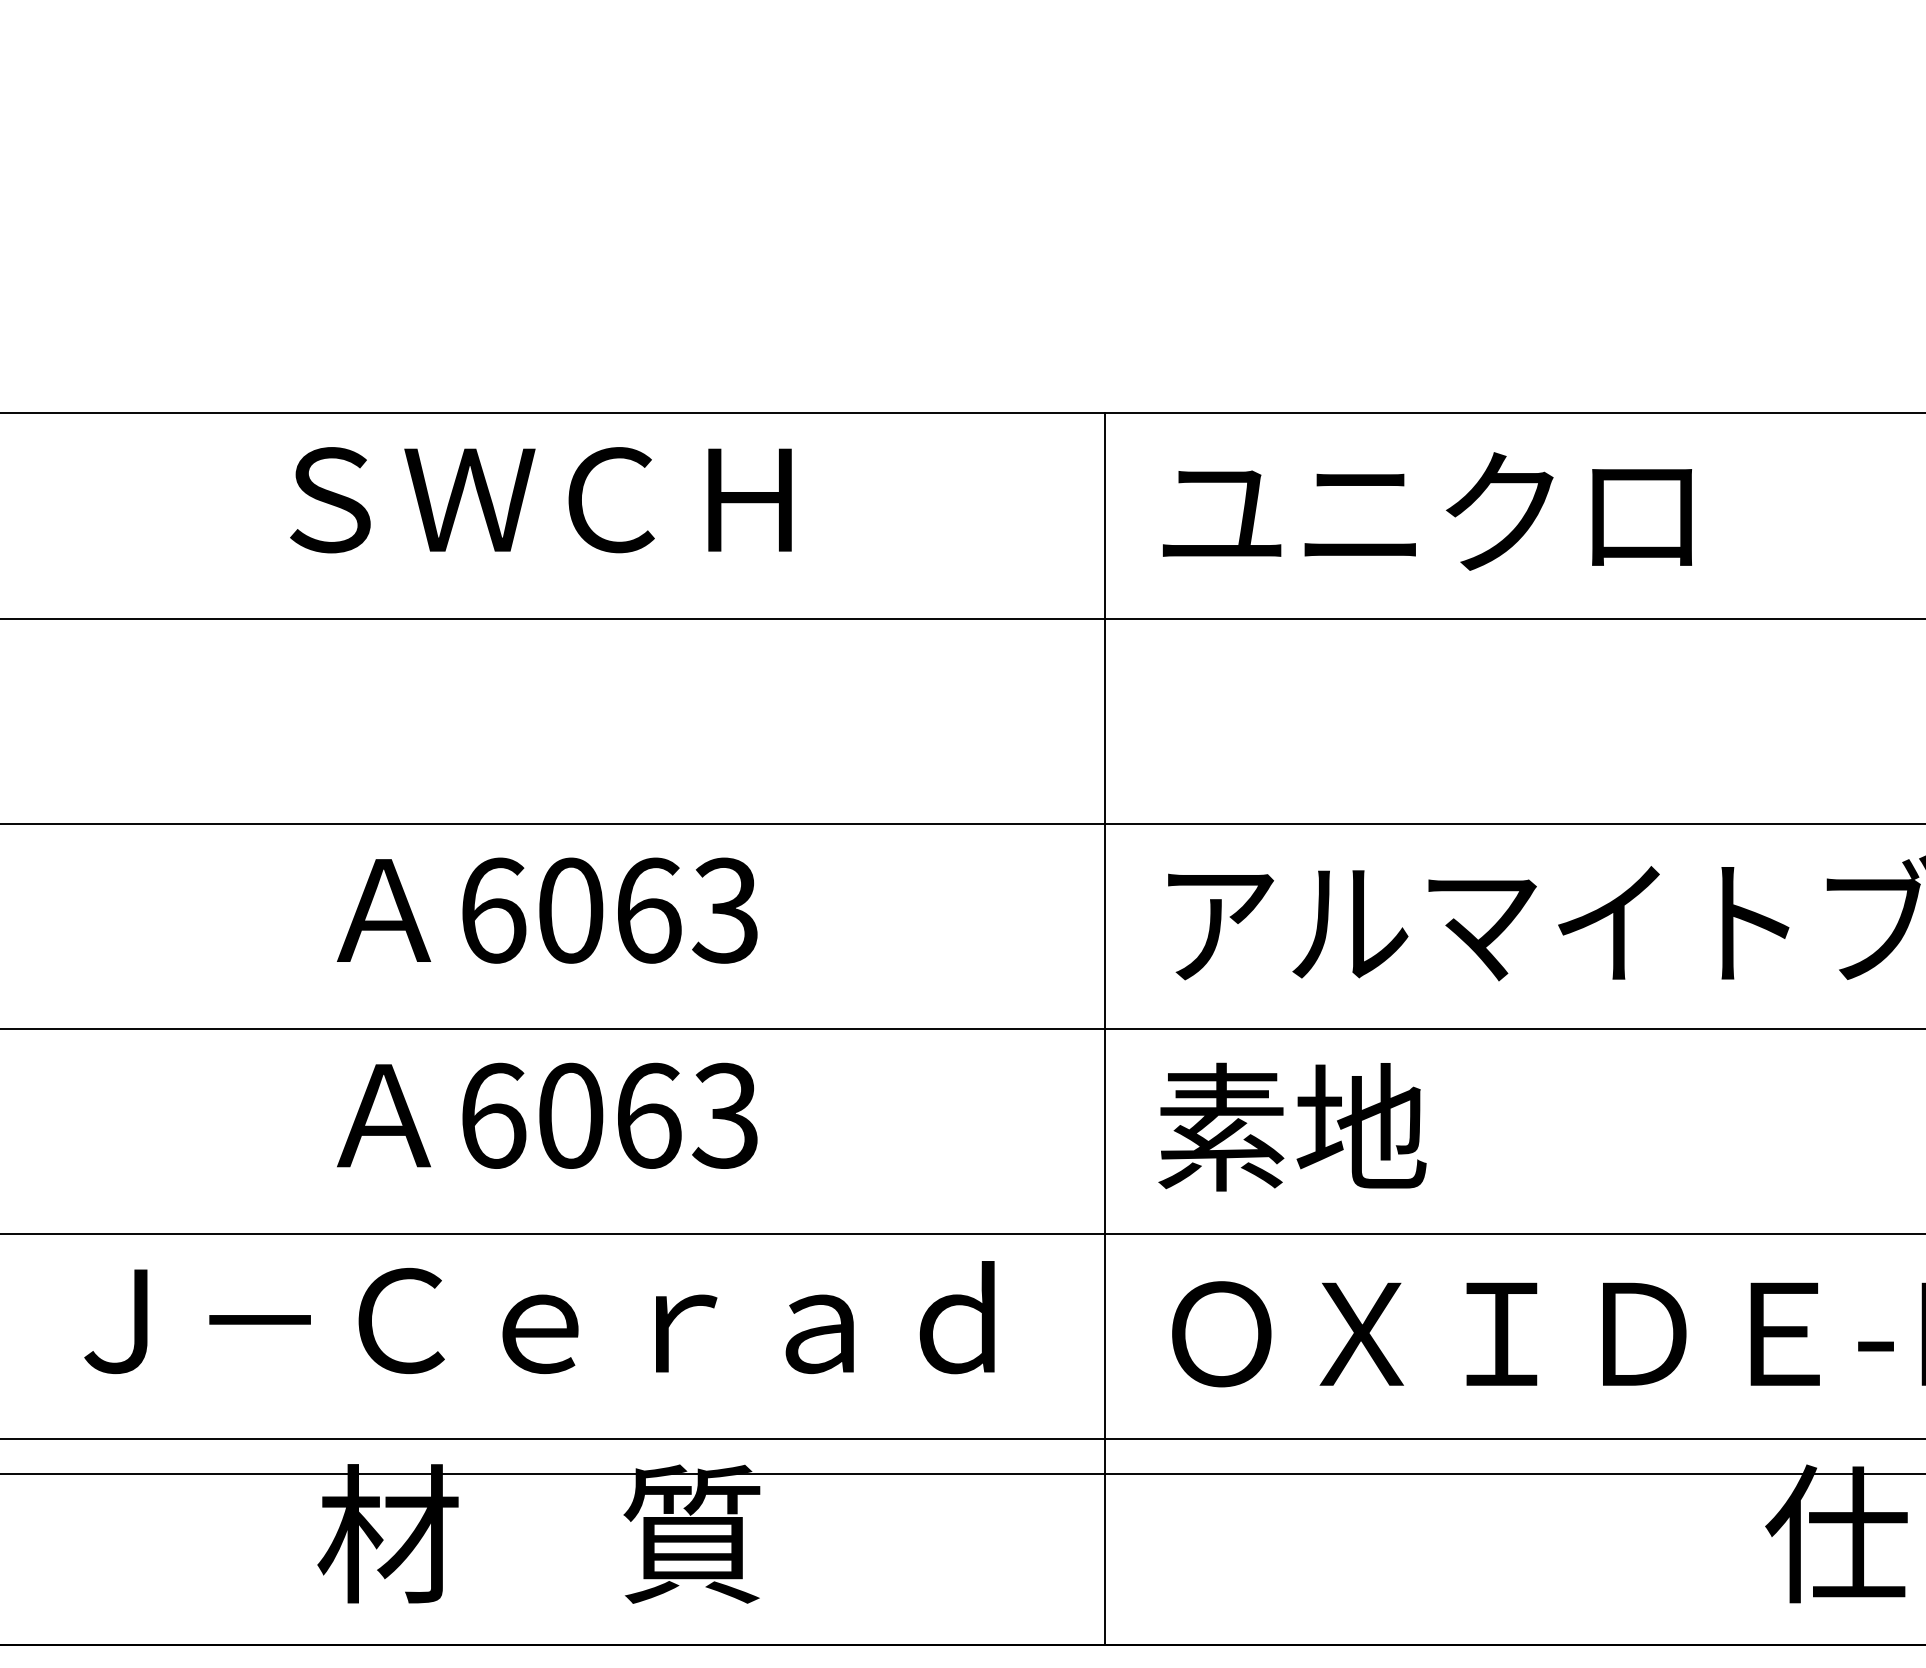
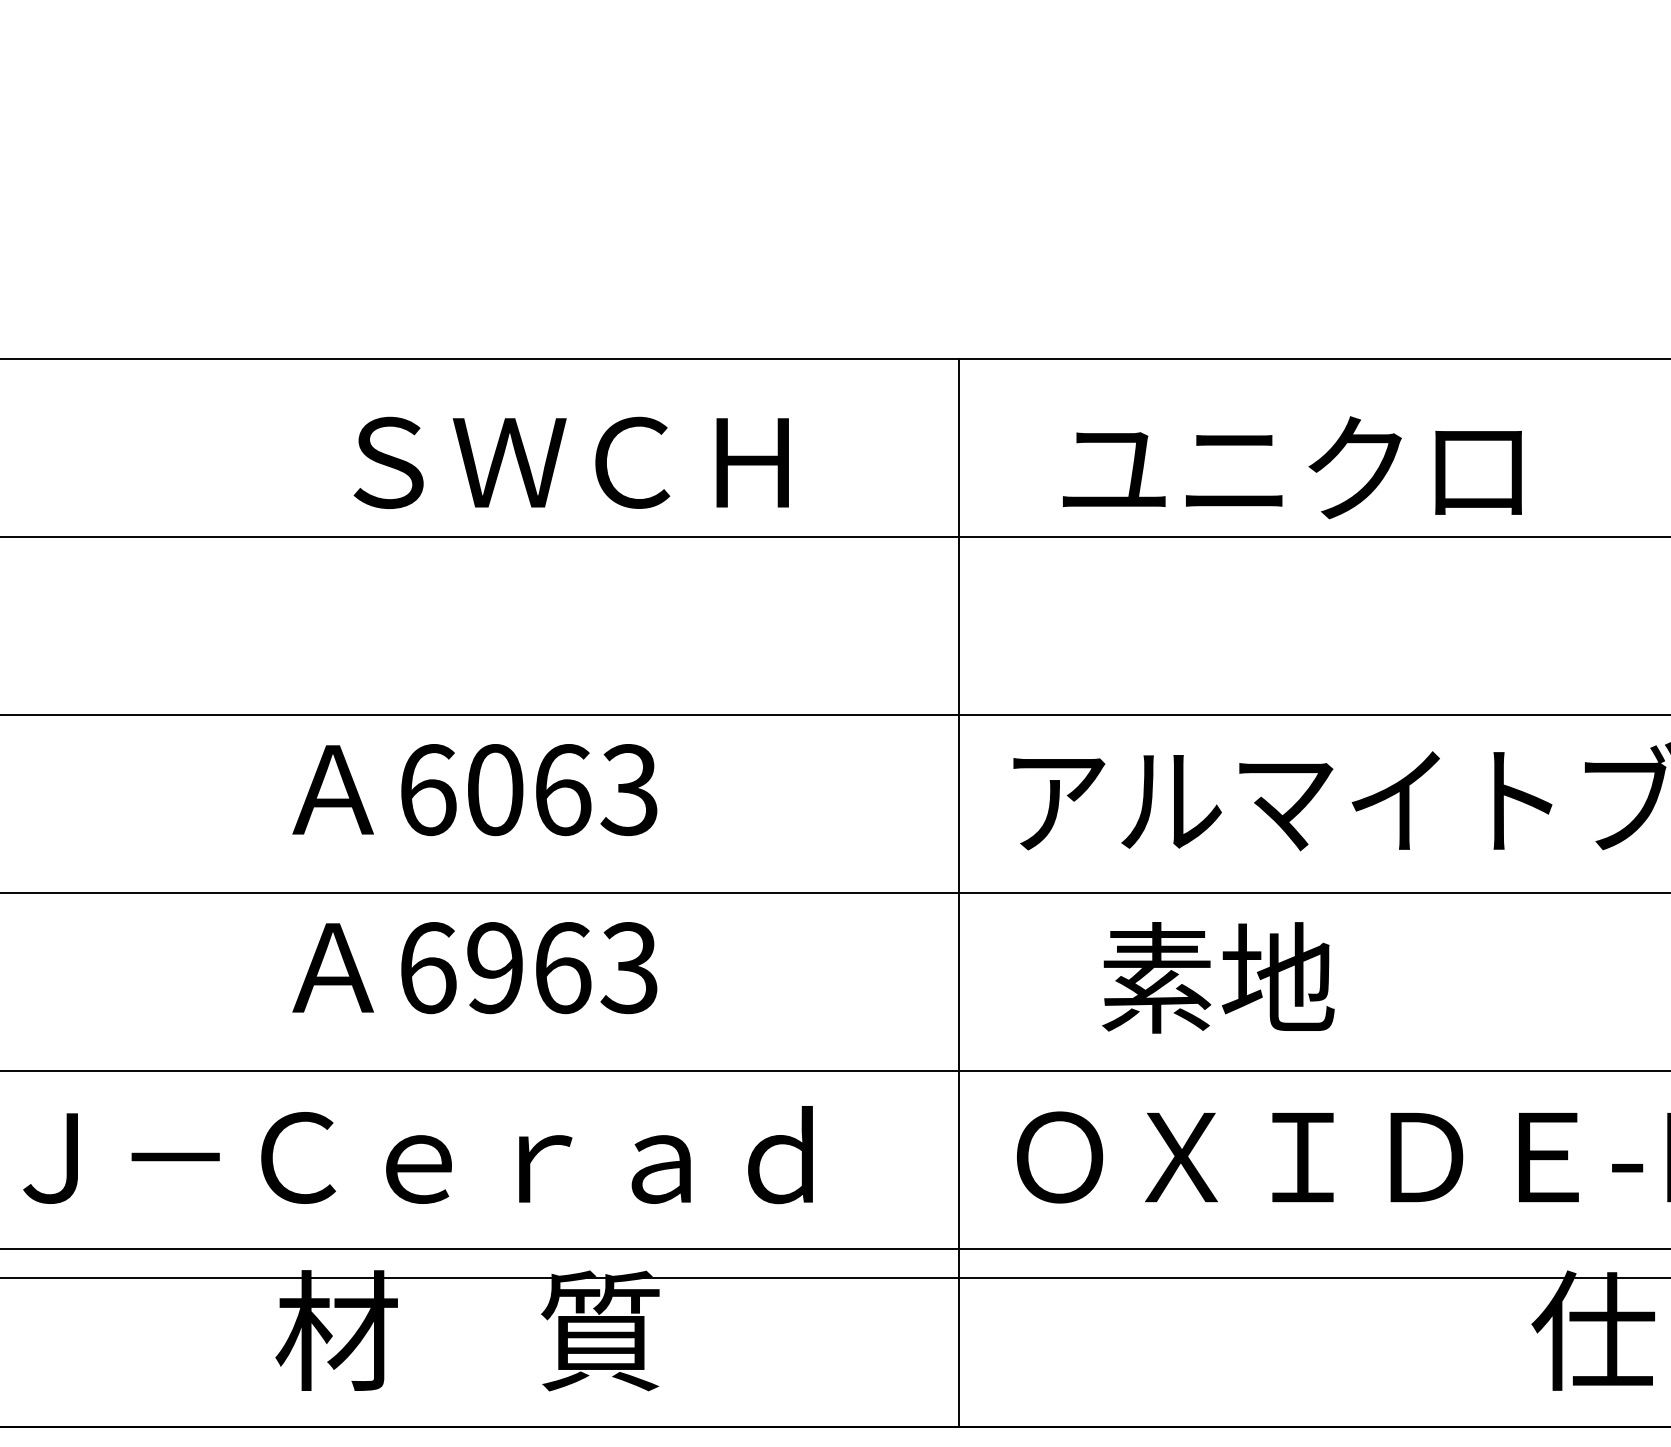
text: (539, 499) -> (570, 462), moved
text: (1427, 511) -> (1292, 467), moved
text: (571, 1116) -> (495, 968), 6063 -> 6963
text: (1292, 1126) -> (1218, 977), moved
text: (538, 1318) -> (417, 1155), moved

